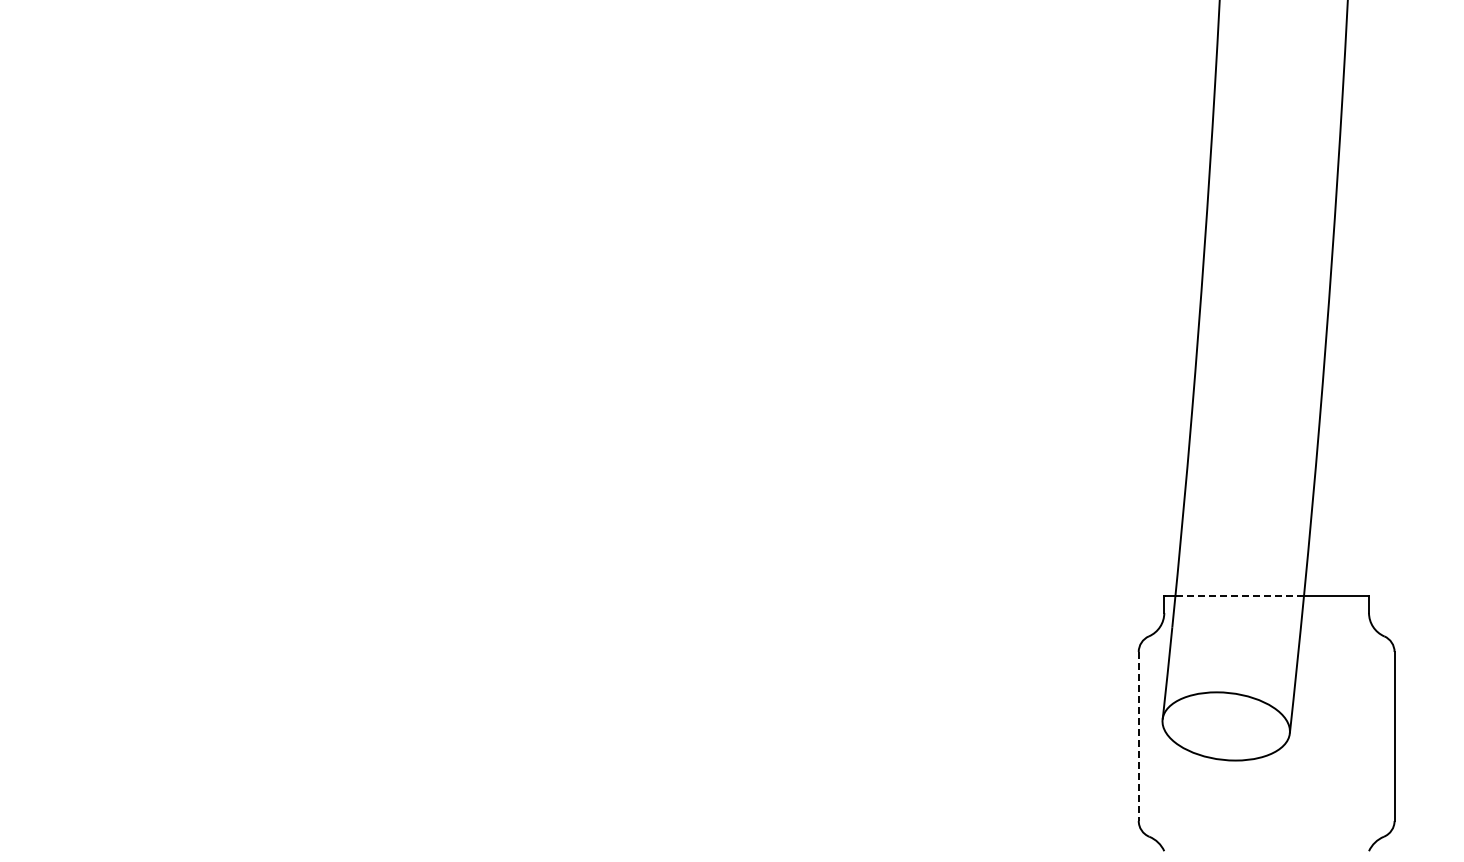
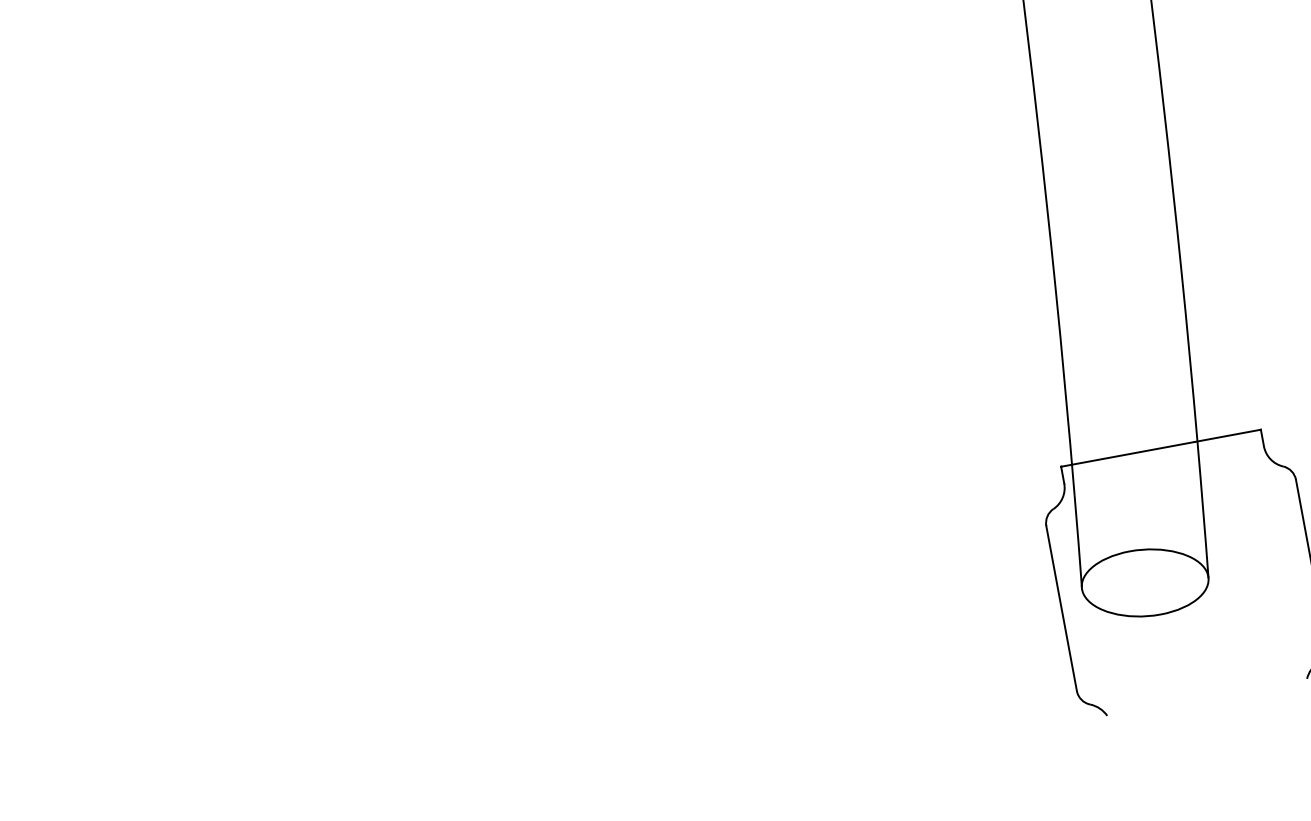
line: (1238, 595) -> (1133, 452), dashed -> solid
line: (1138, 736) -> (1061, 608), dashed -> solid

